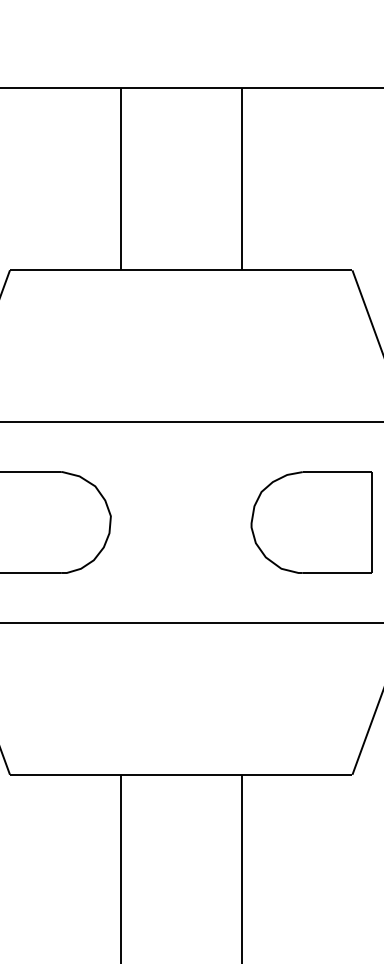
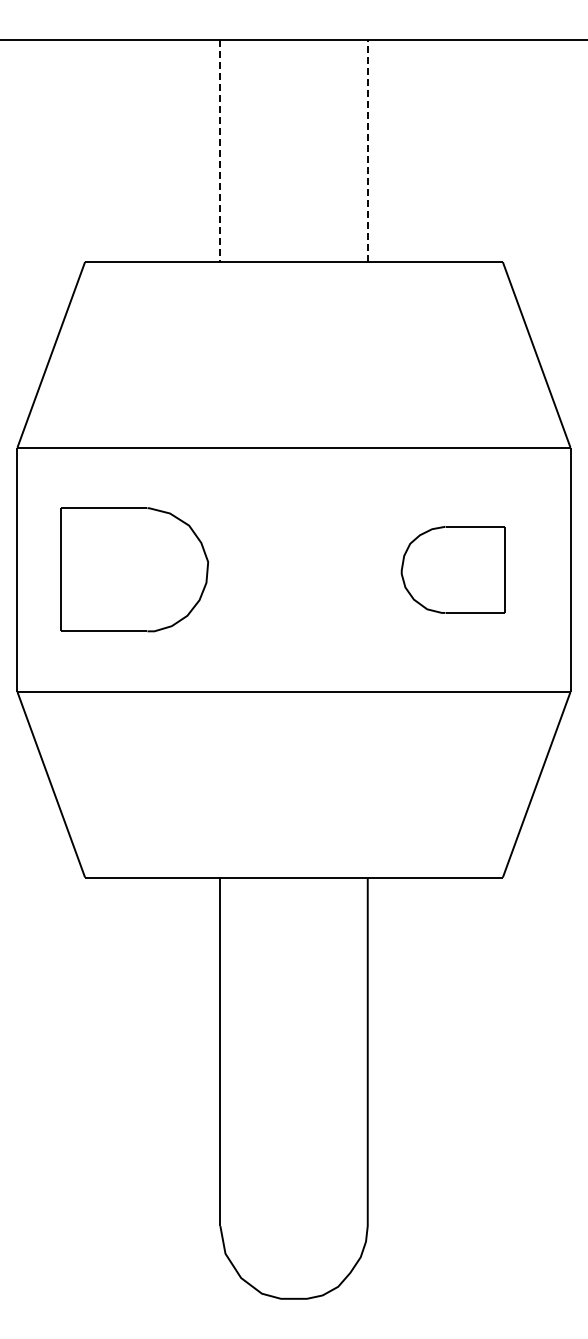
line: (120, 179) -> (220, 151), solid -> dashed
line: (241, 179) -> (367, 151), solid -> dashed
part: (311, 522) -> (452, 569), size x0.7

